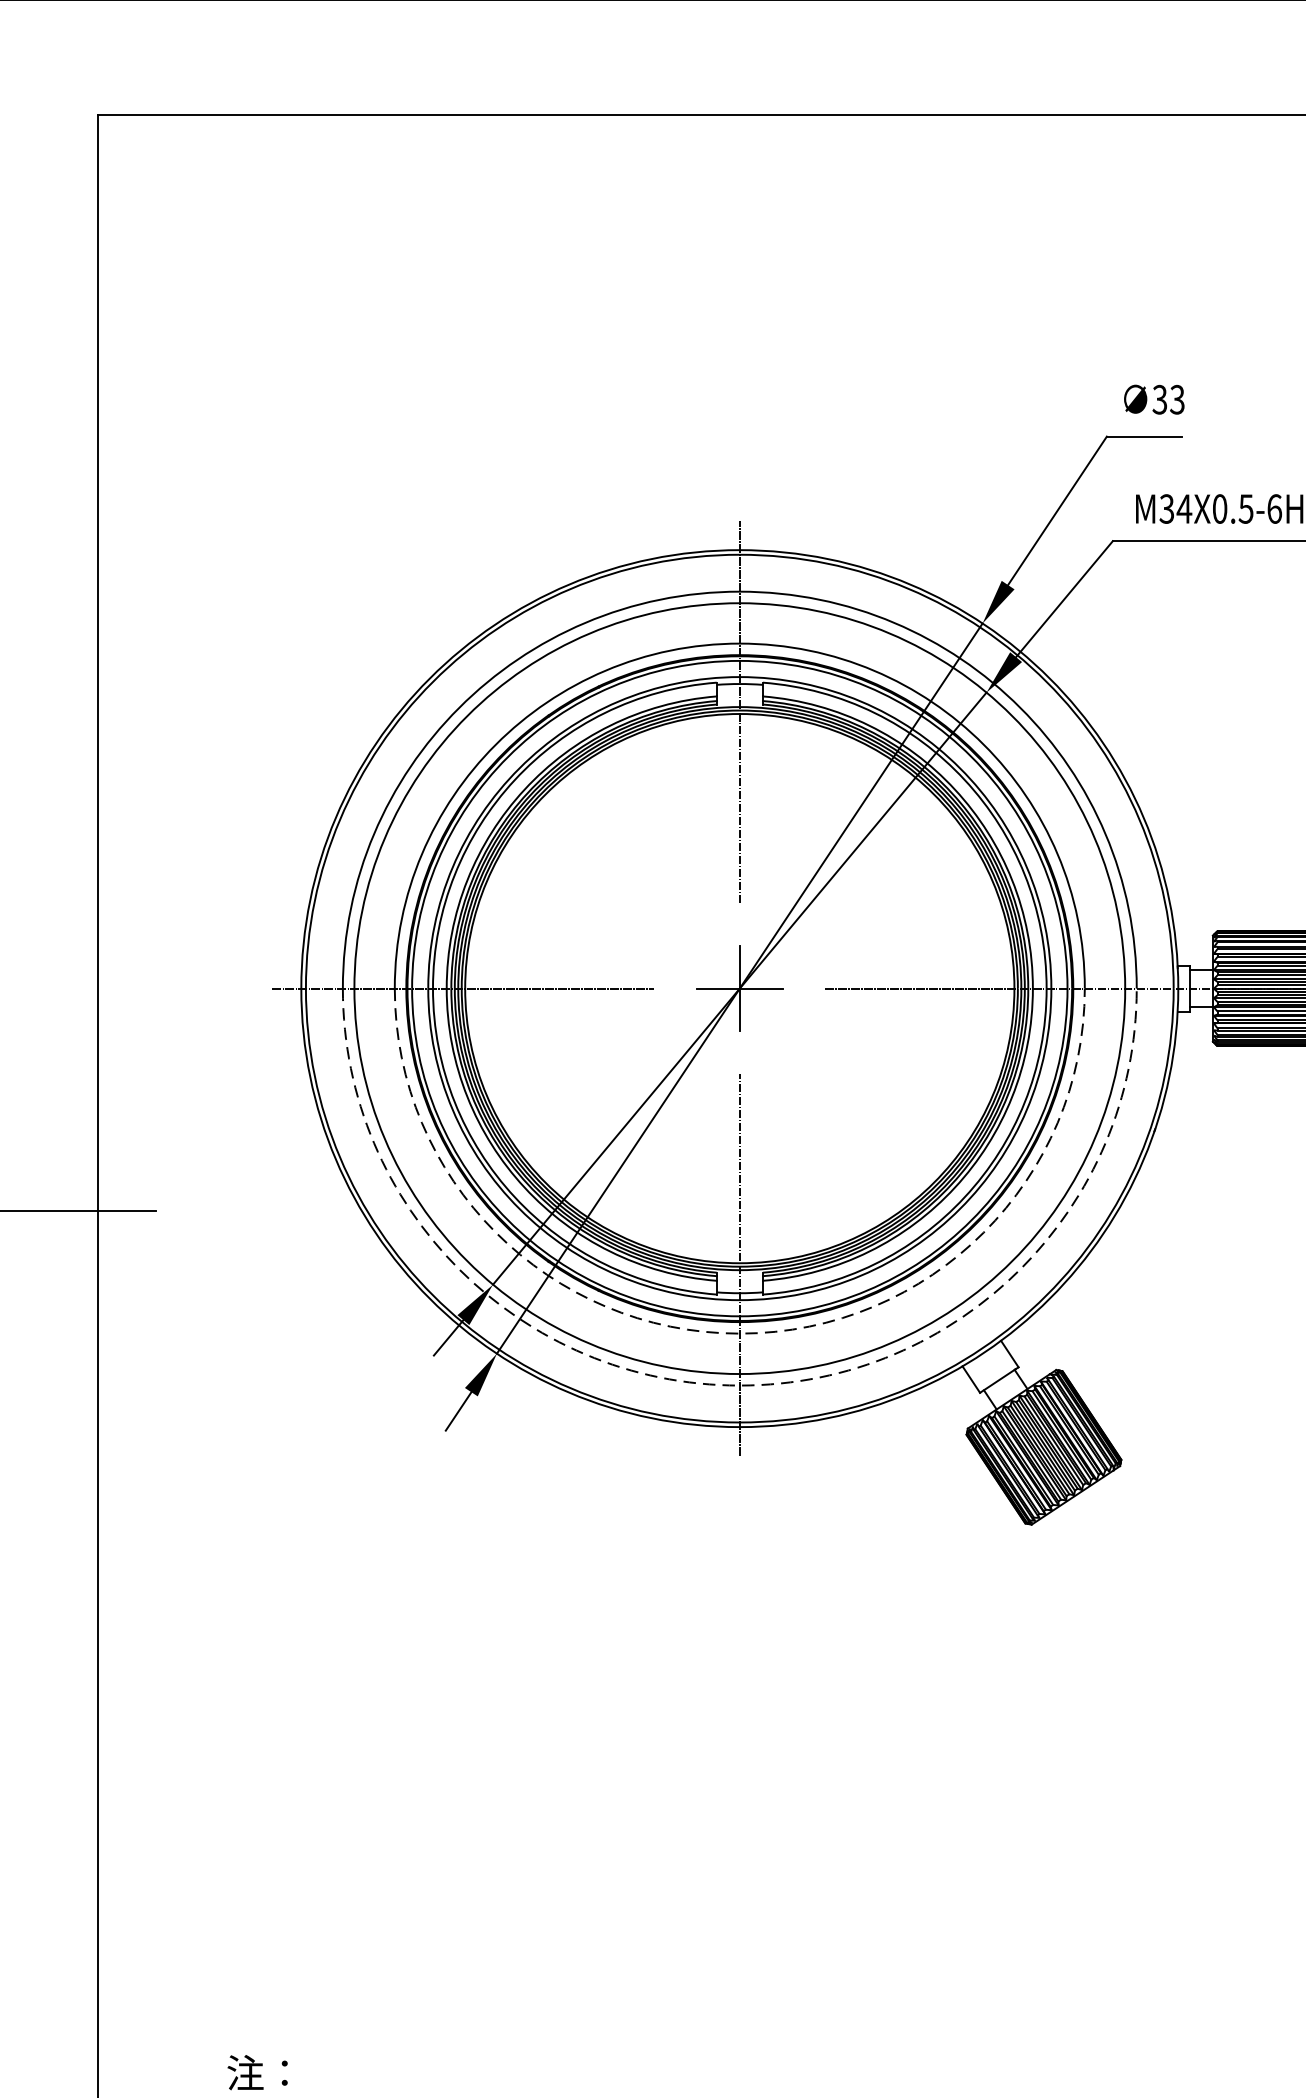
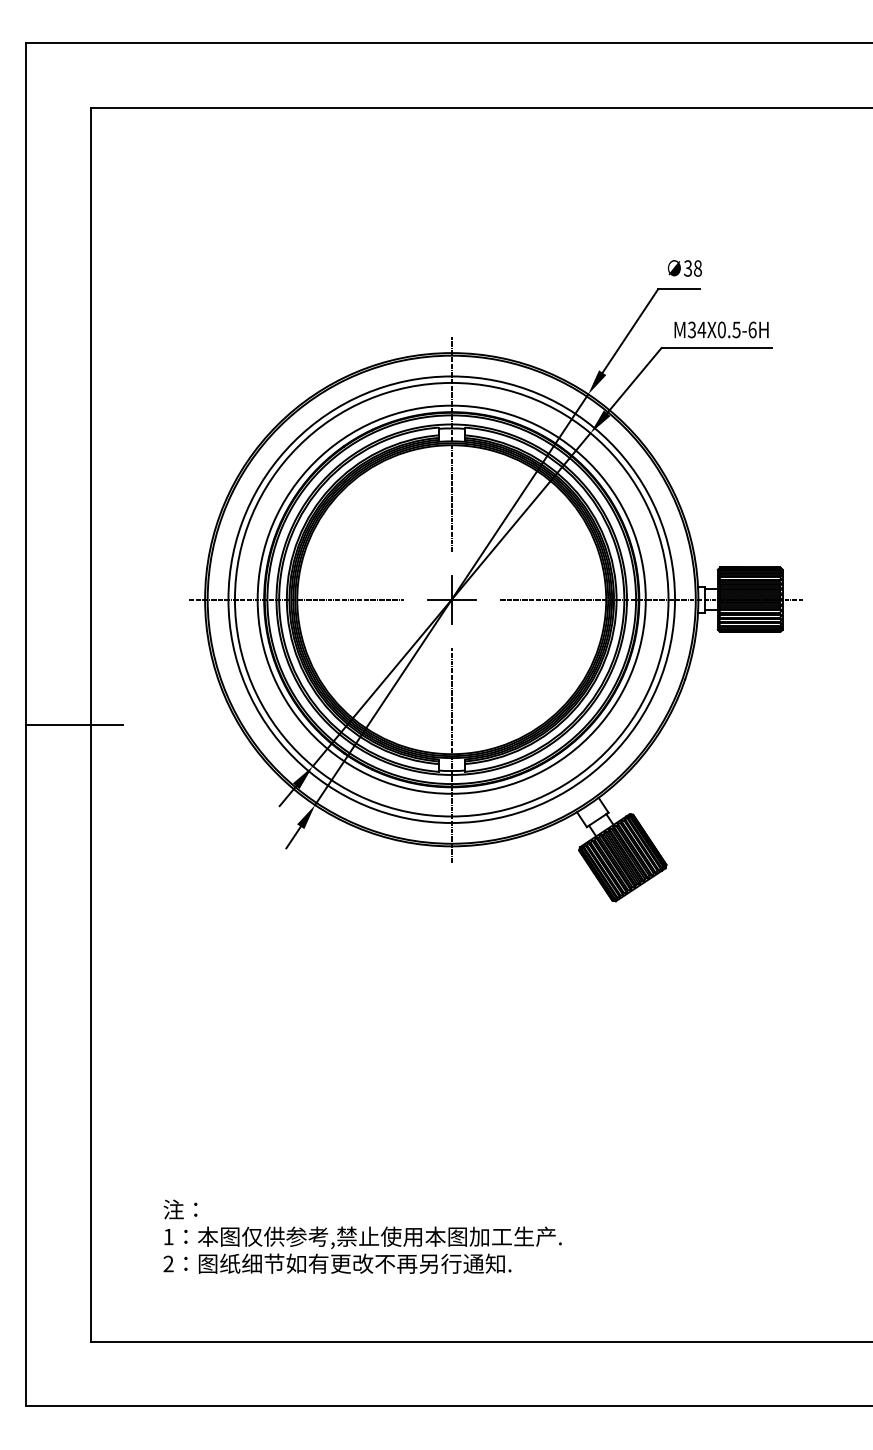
text: (1176, 399) -> (697, 268), 33 -> 38
arc: (739, 1333) -> (451, 793), dashed -> solid
arc: (739, 1386) -> (451, 823), dashed -> solid

